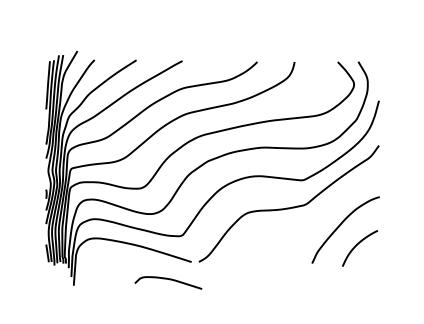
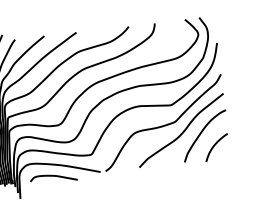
curve: (315, 219) -> (183, 131), added
curve: (169, 280) -> (54, 176), moved

